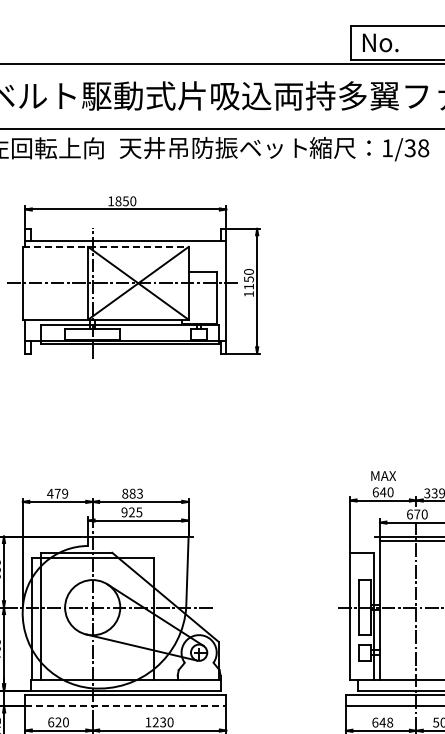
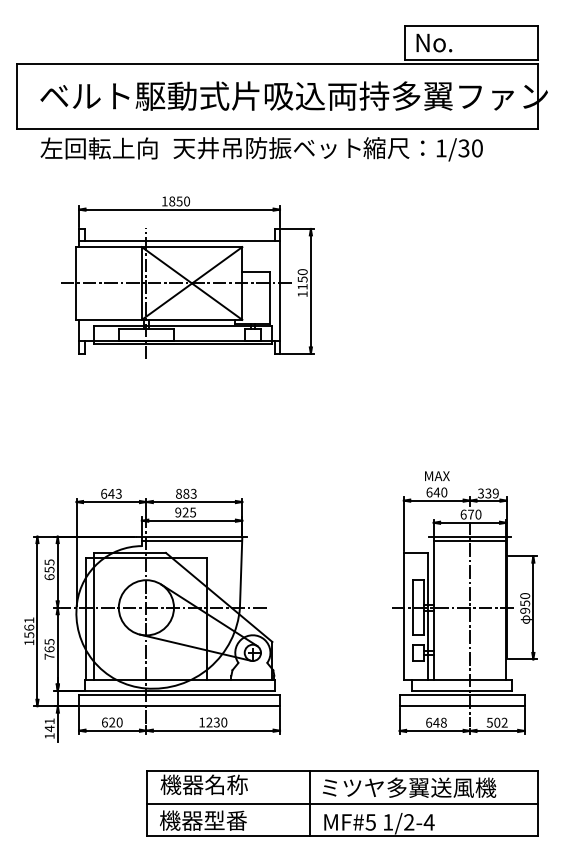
text: (423, 148) -> (477, 148), 1/38 -> 1/30
line: (105, 247) -> (159, 247), dashed -> solid
text: (56, 493) -> (110, 493), 479 -> 643
line: (137, 541) -> (191, 541), added
line: (126, 706) -> (180, 706), dashed -> solid

